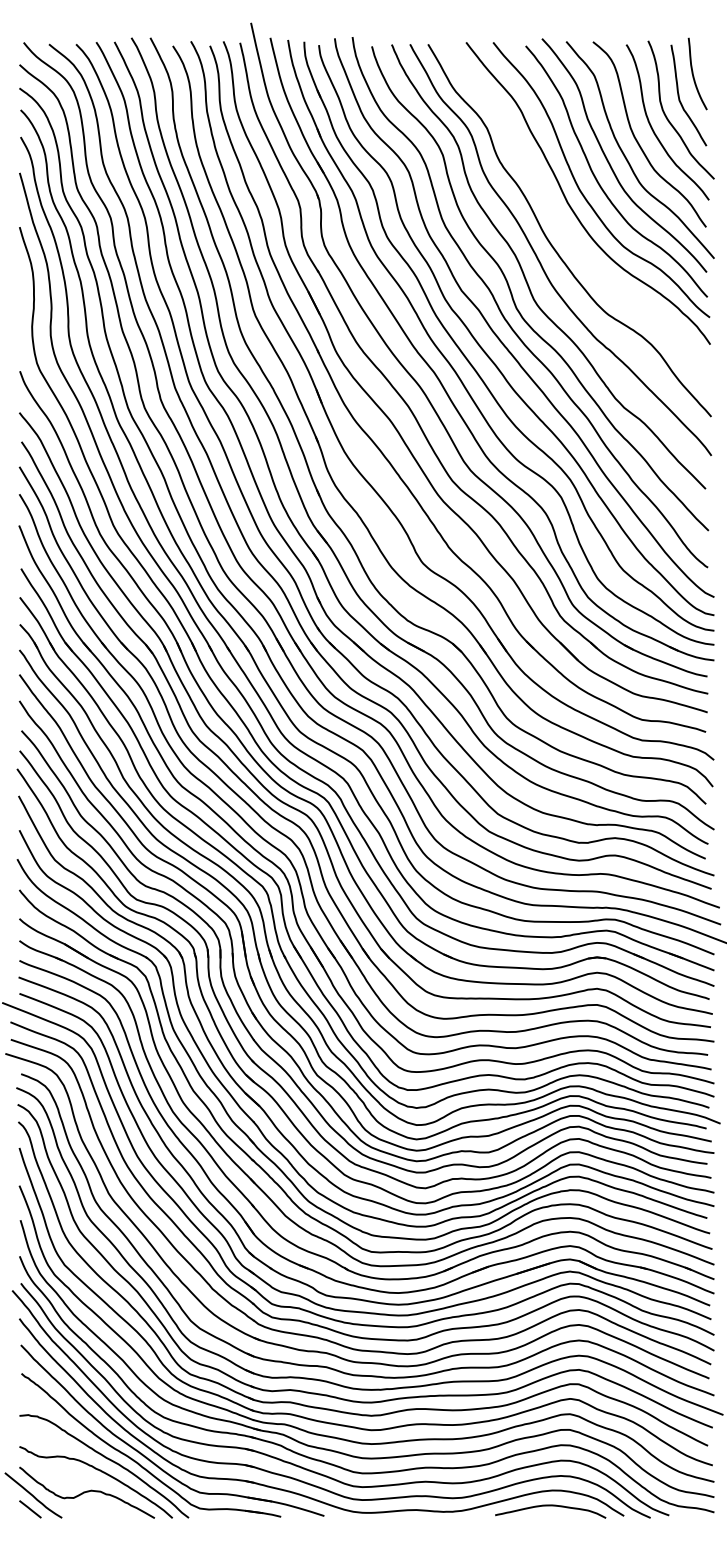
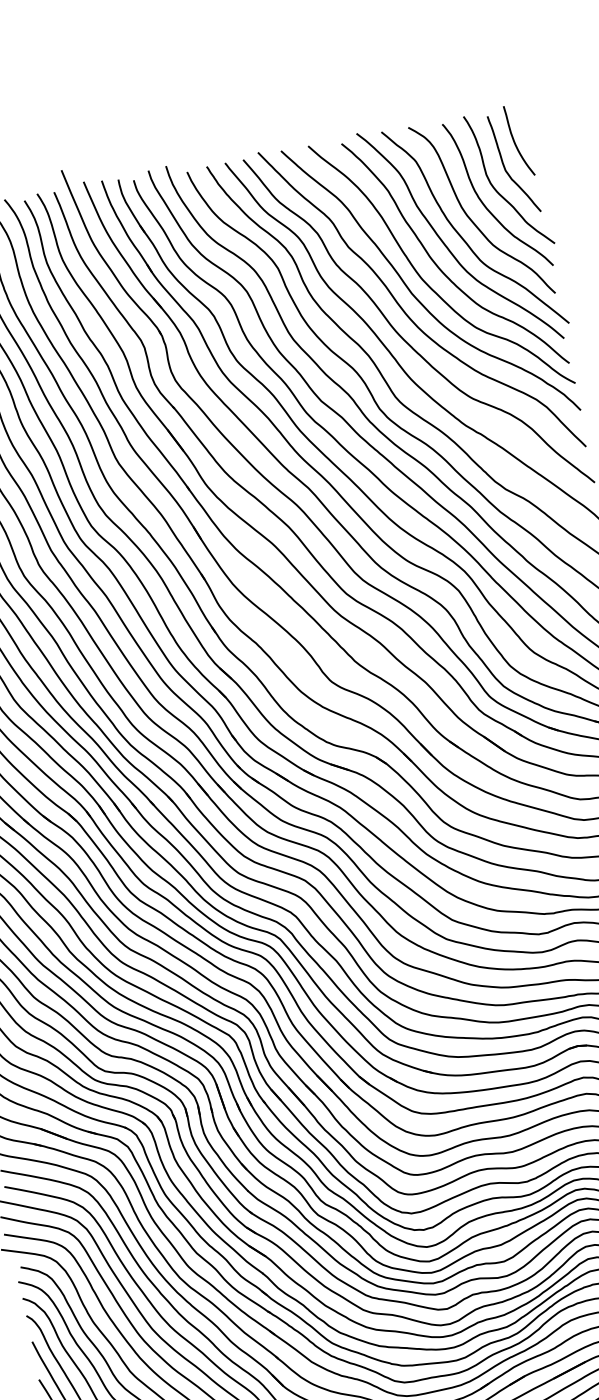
curve: (560, 222) -> (408, 314), added

